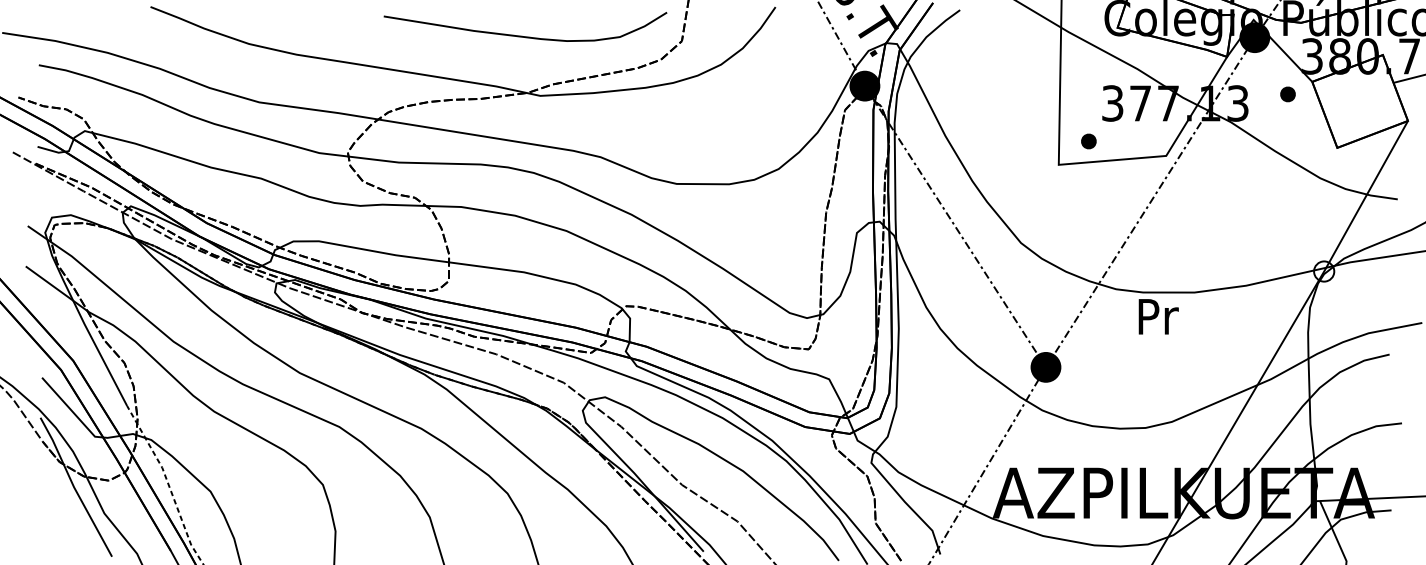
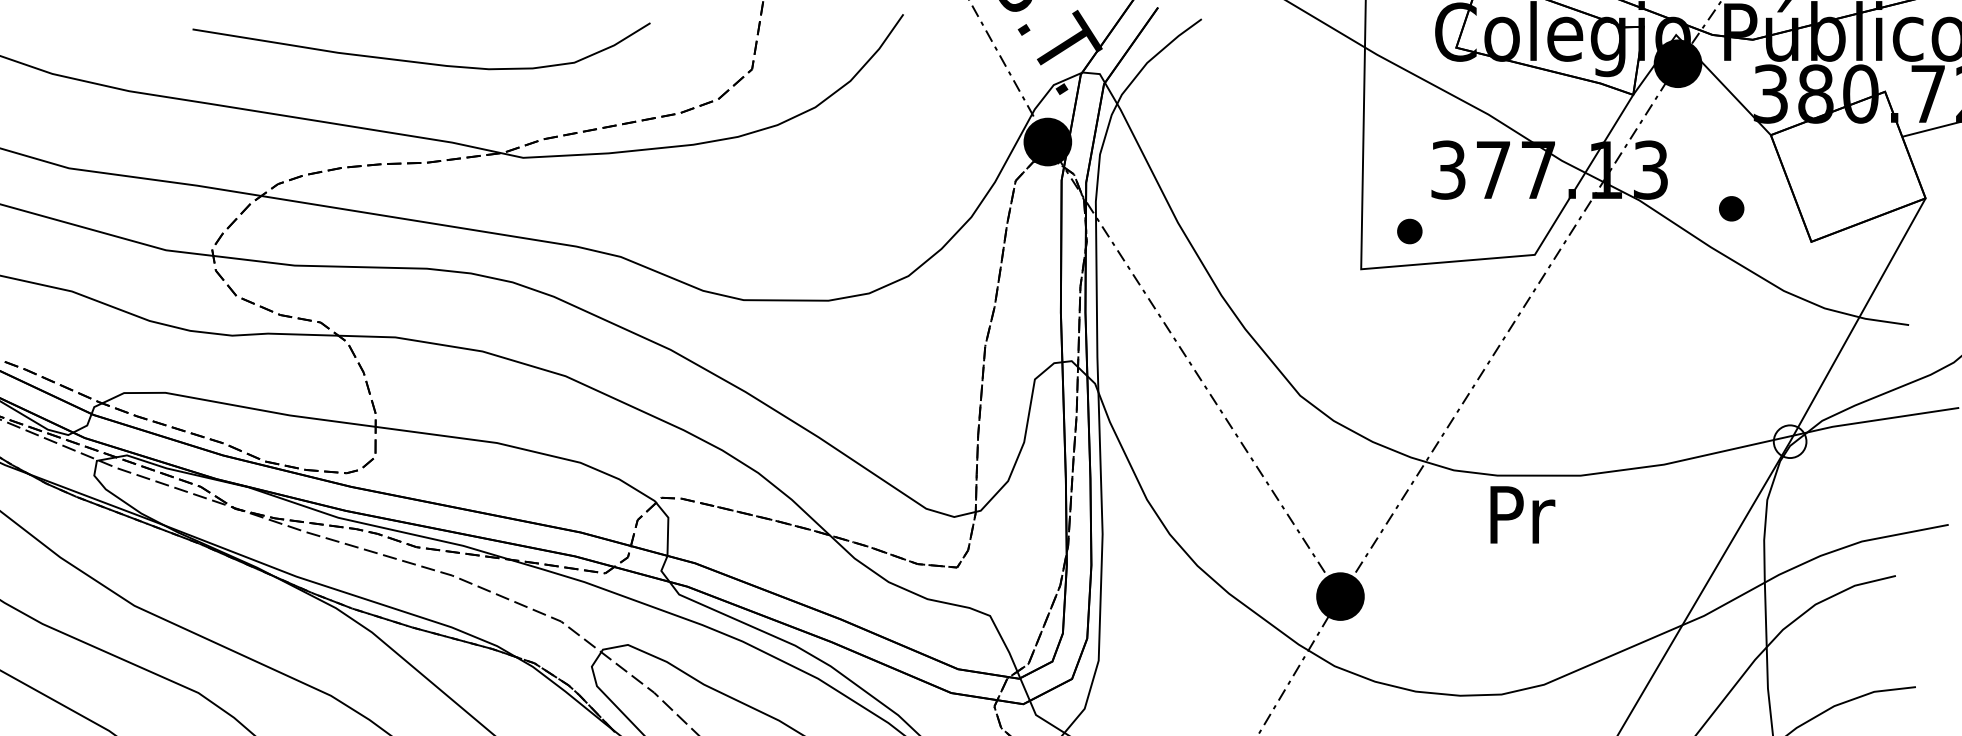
curve: (522, 35) -> (416, 60), moved
part: (1287, 94) -> (1730, 208), moved

